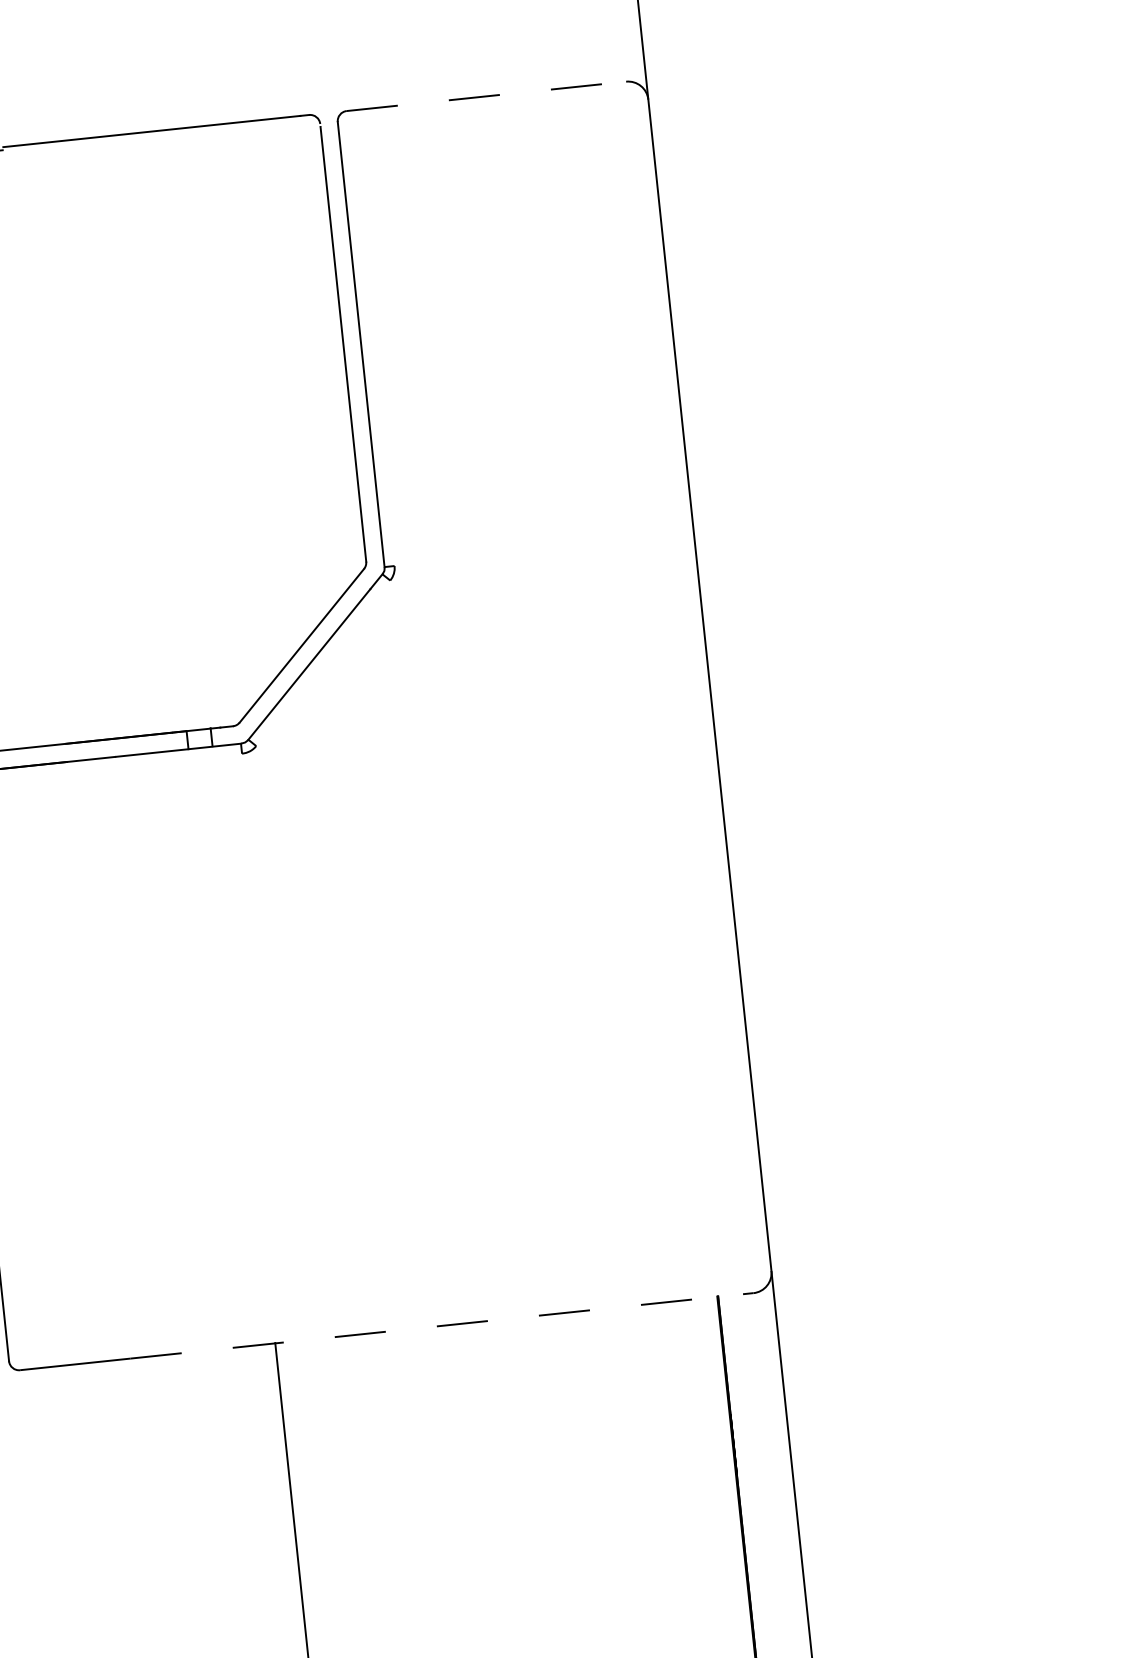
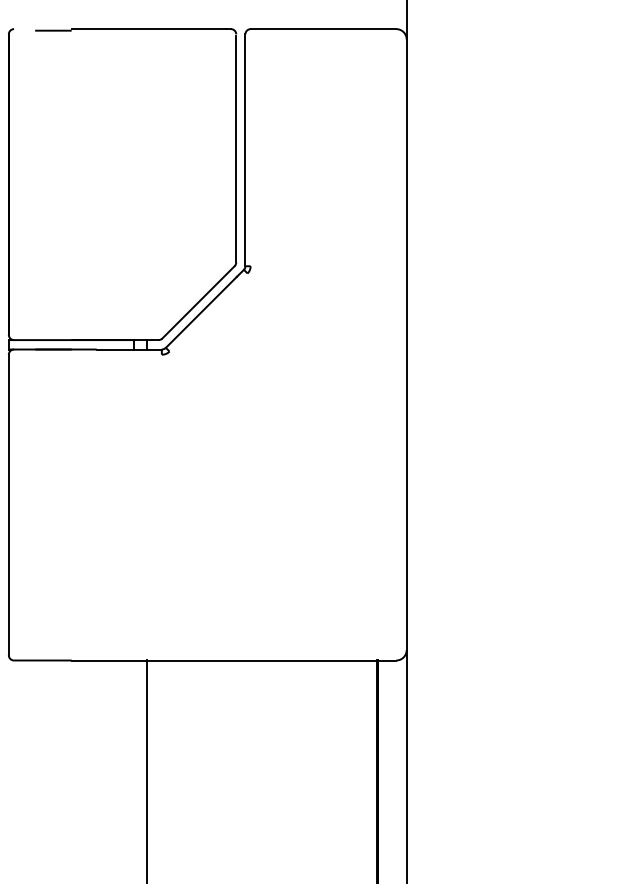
line: (486, 97) -> (323, 29), dashed -> solid
line: (443, 1325) -> (234, 660), dashed -> solid

